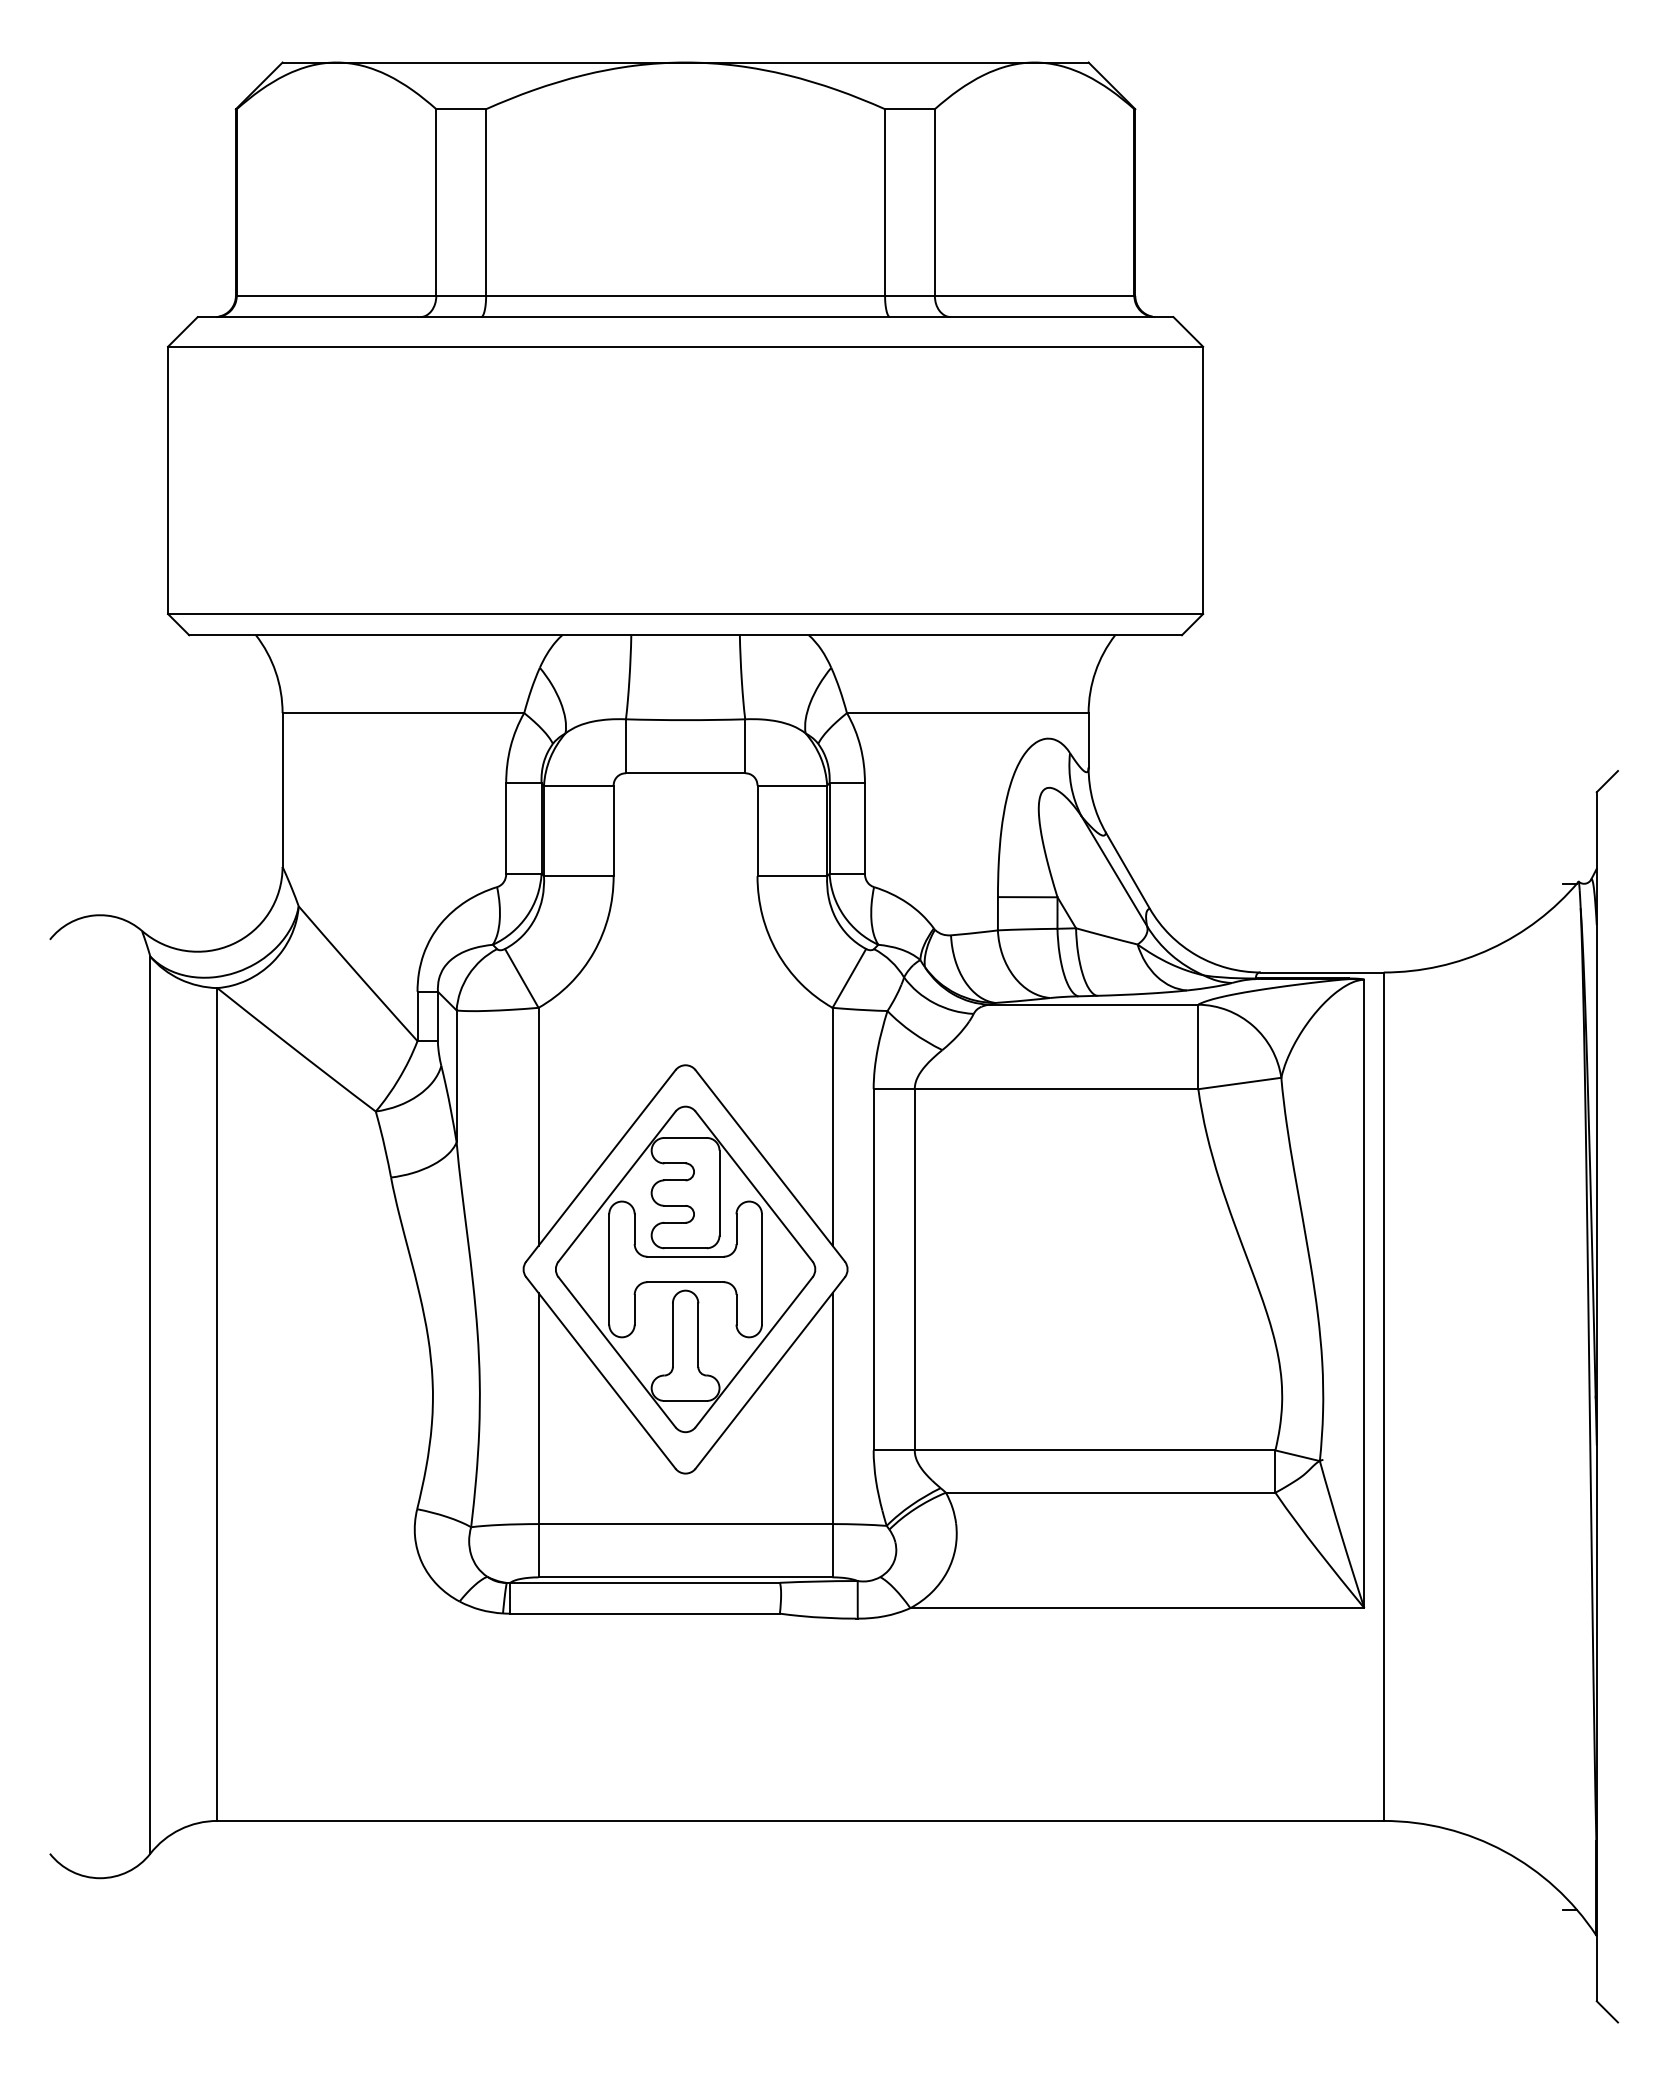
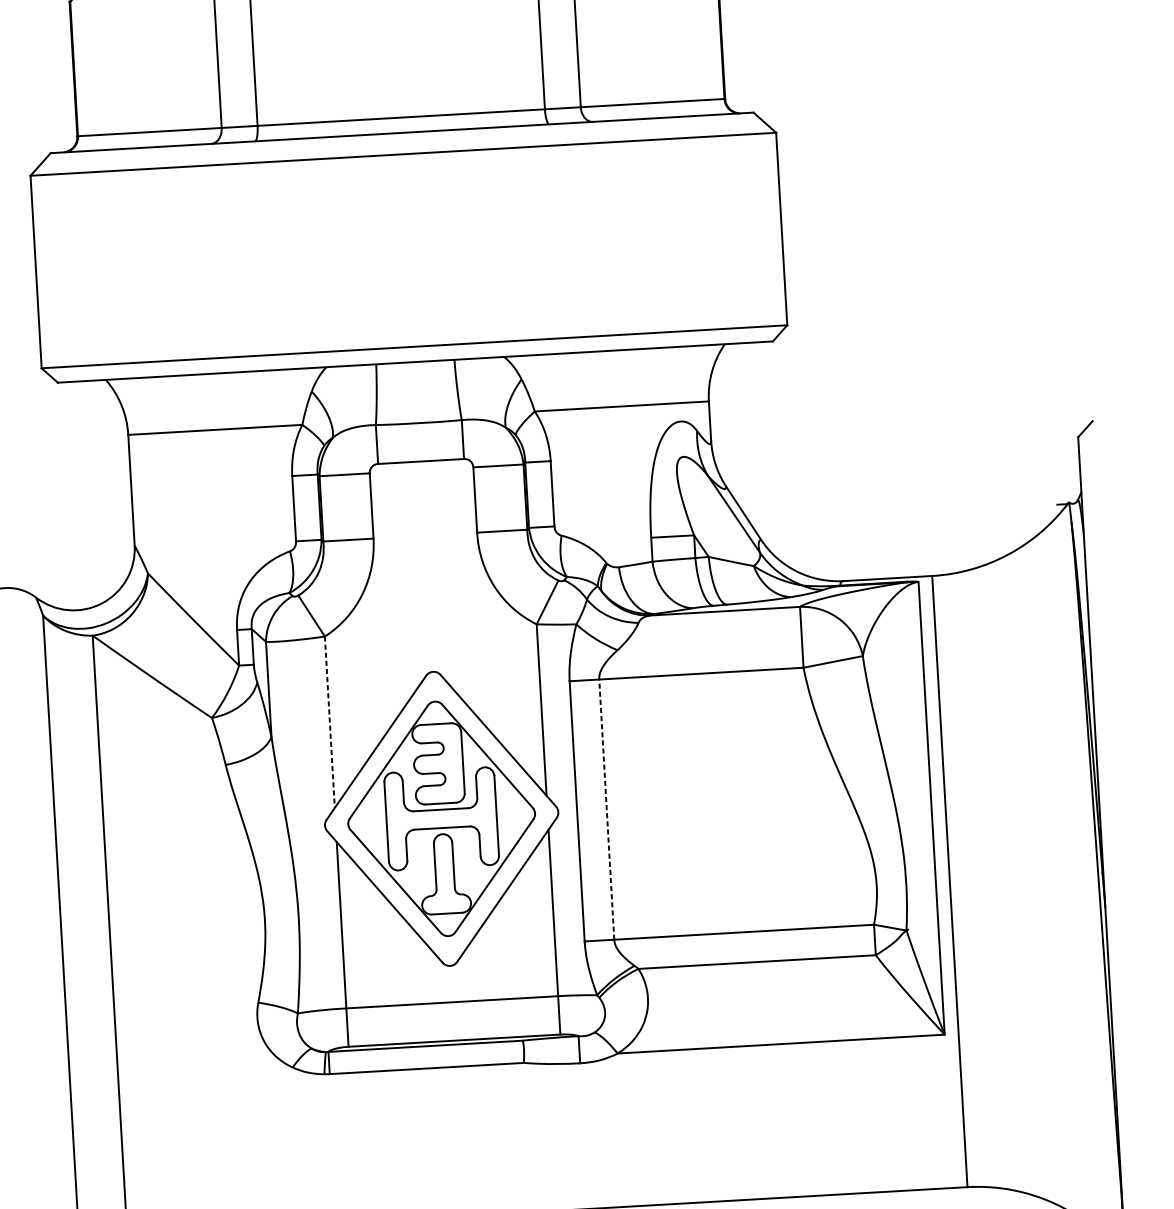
line: (538, 1126) -> (329, 722), solid -> dashed
line: (914, 1269) -> (606, 809), solid -> dashed

